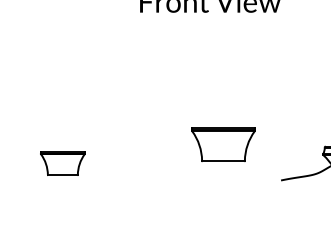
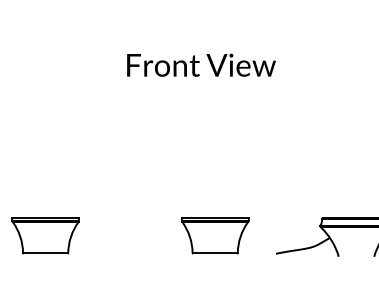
part: (223, 144) -> (215, 235), moved
part: (62, 163) -> (45, 235), size x1.43

